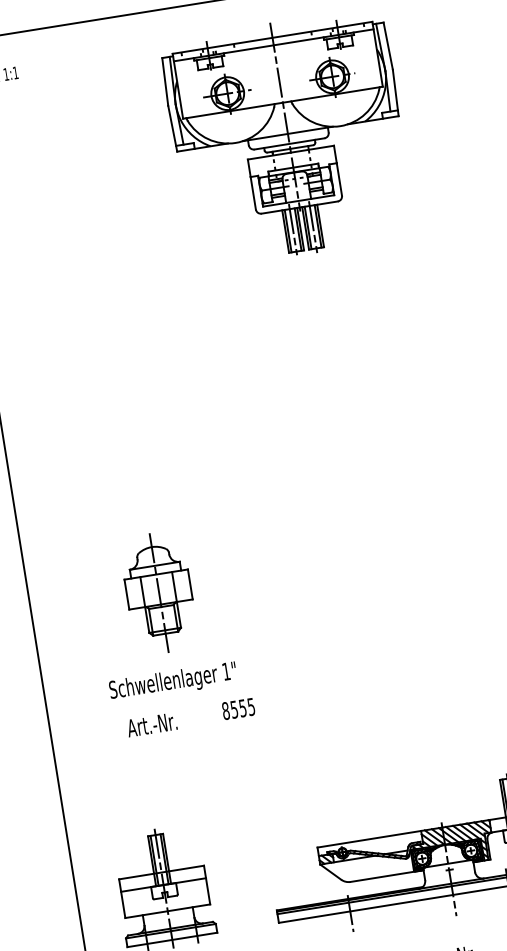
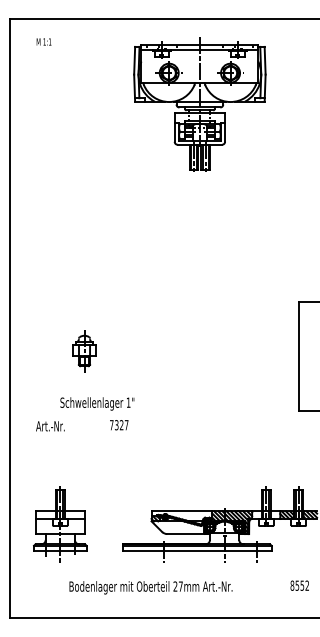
part: (159, 592) -> (84, 351), size x0.6
text: (173, 681) -> (97, 403), moved
text: (237, 709) -> (118, 425), 8555 -> 7327
text: (152, 725) -> (50, 426), moved

